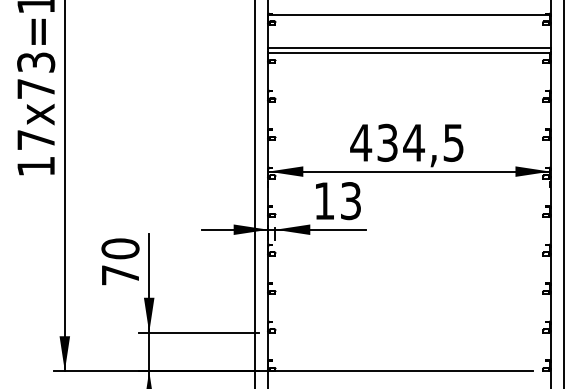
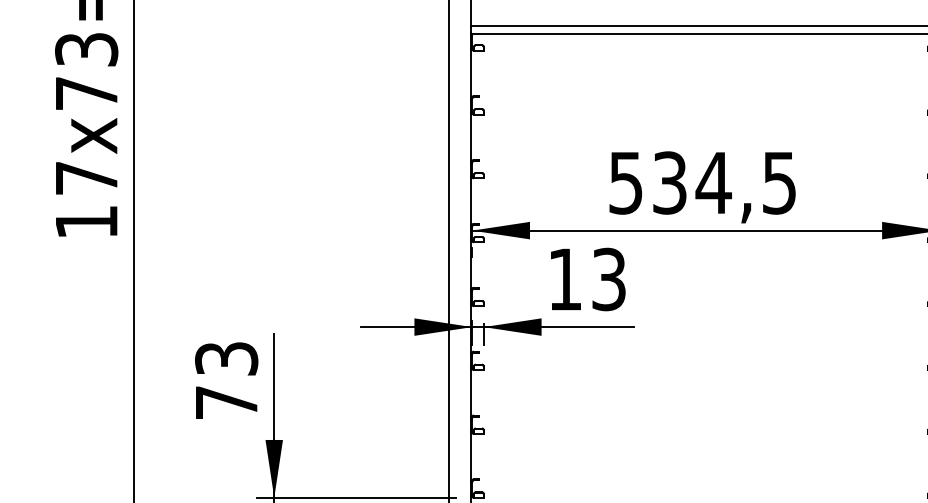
text: (361, 142) -> (626, 182), 434,5 -> 534,5
text: (120, 248) -> (226, 358), 70 -> 73

